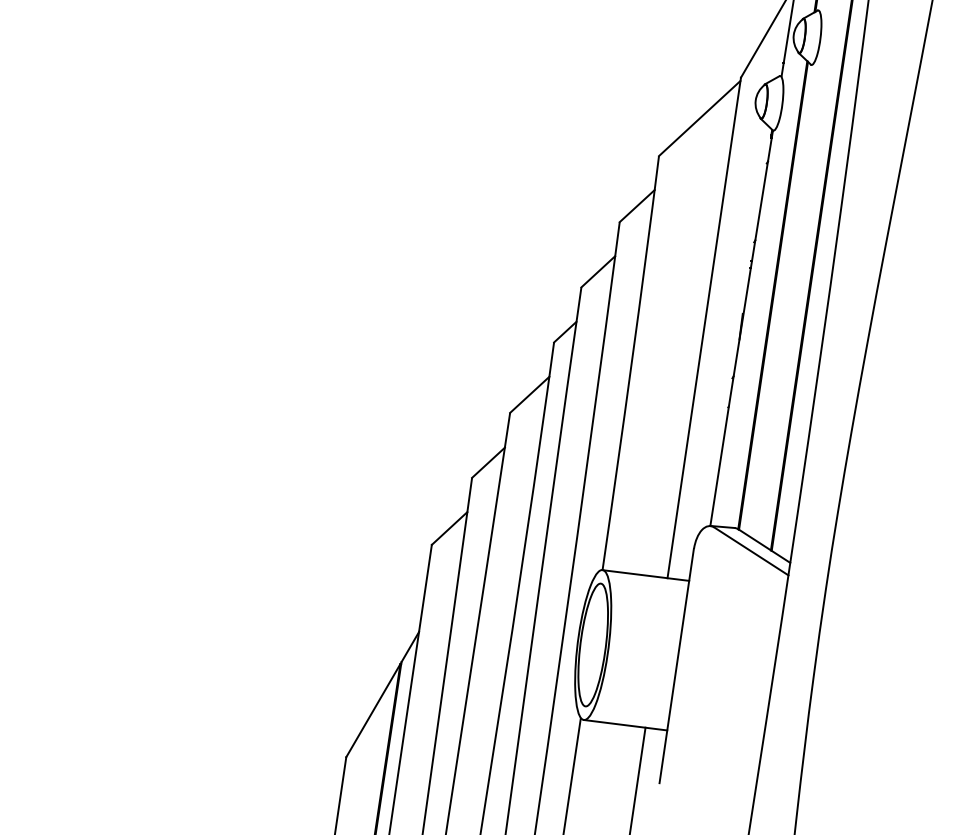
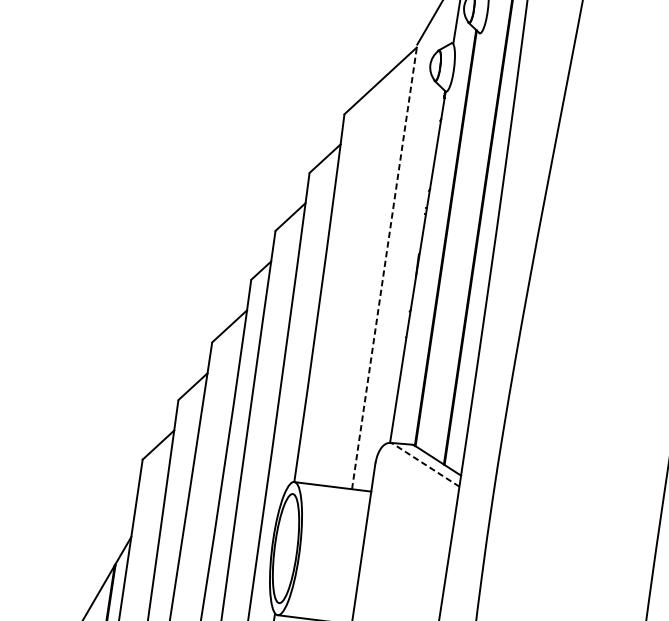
line: (704, 327) -> (384, 266), solid -> dashed
line: (750, 551) -> (425, 465), solid -> dashed

